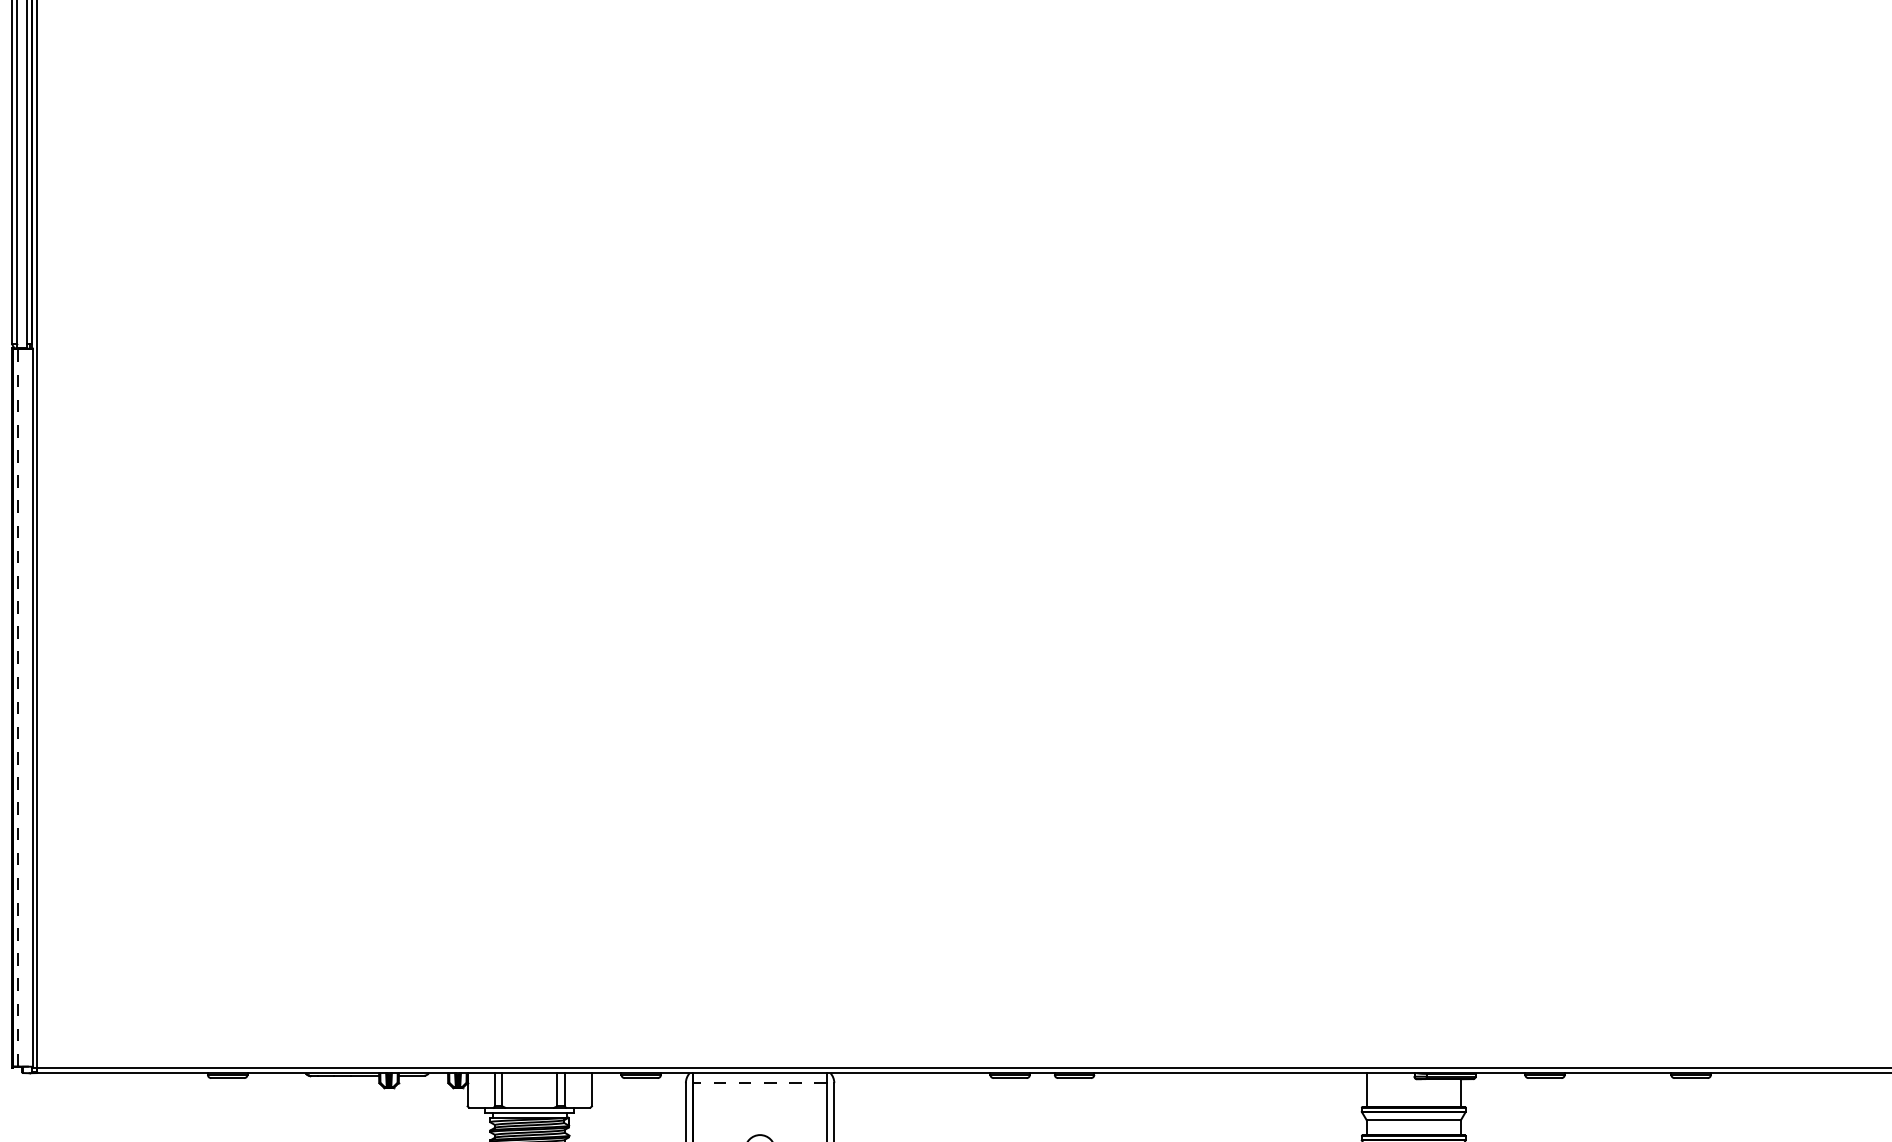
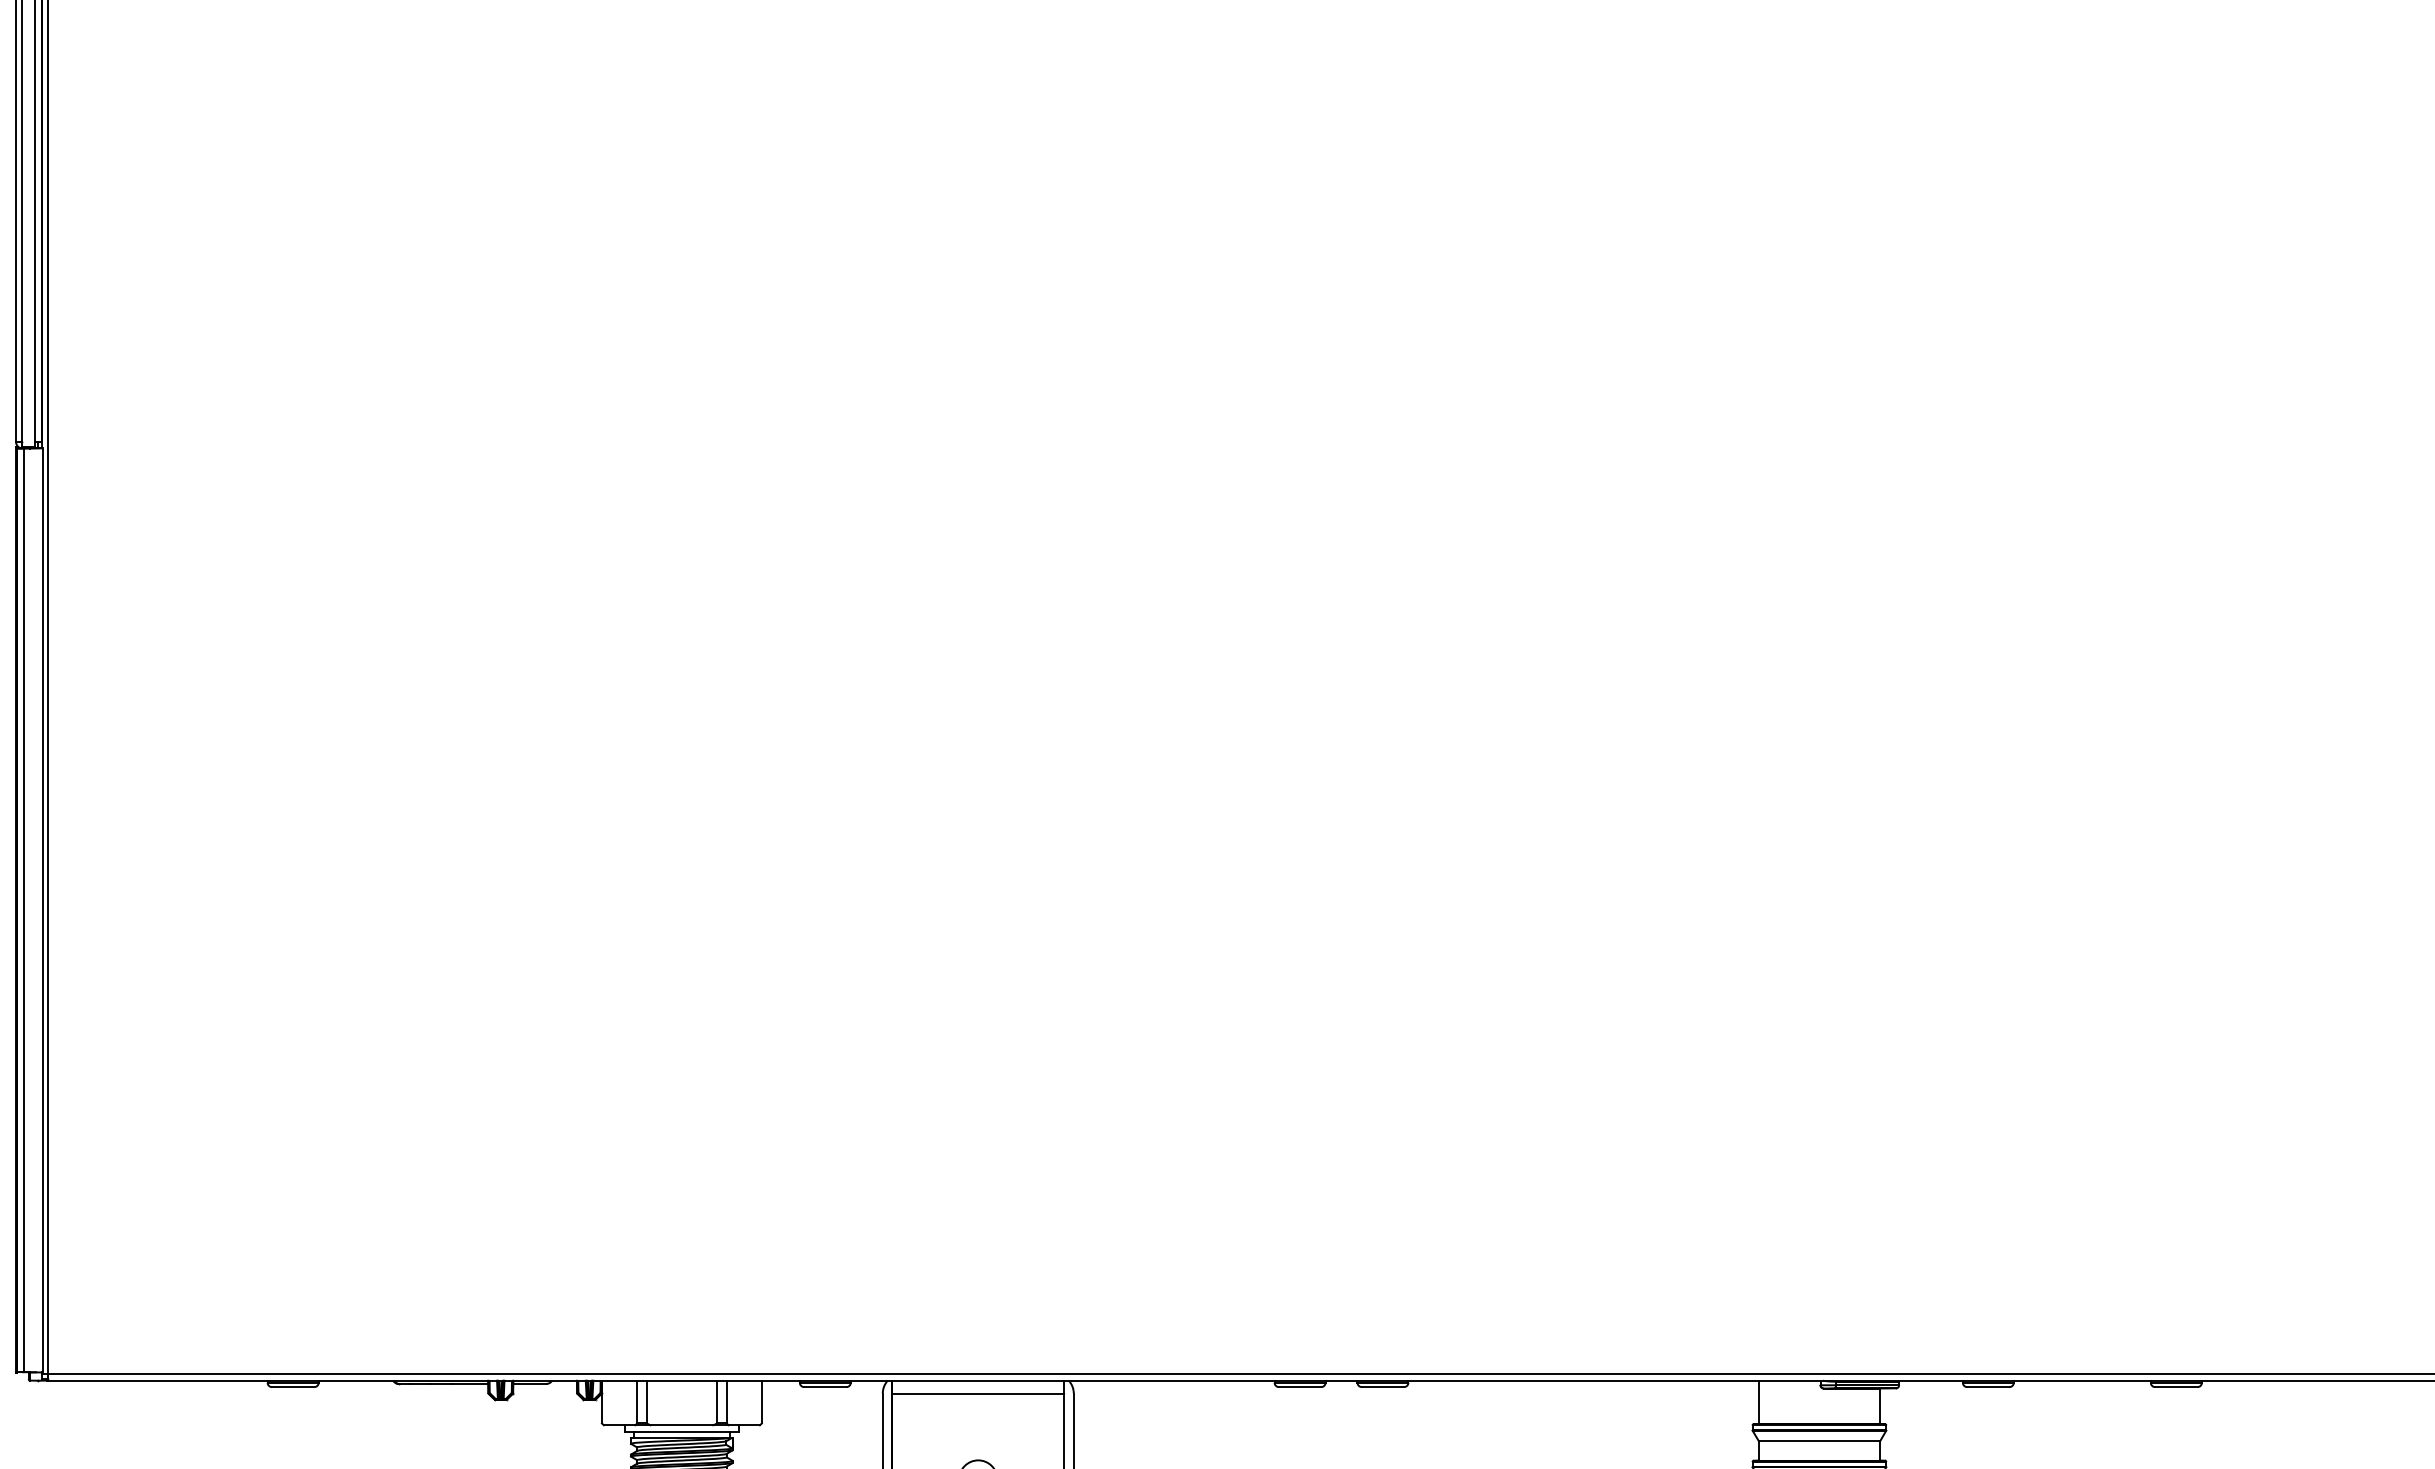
line: (18, 707) -> (23, 910), dashed -> solid
line: (760, 1083) -> (978, 1393), dashed -> solid

